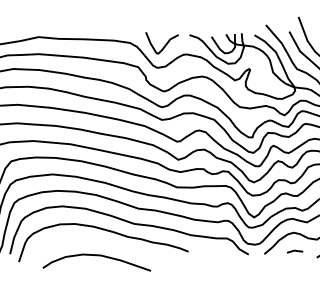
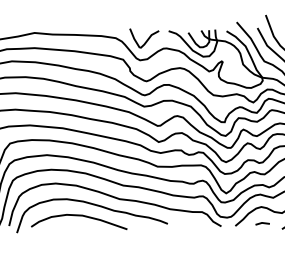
part: (96, 262) -> (78, 221), moved

